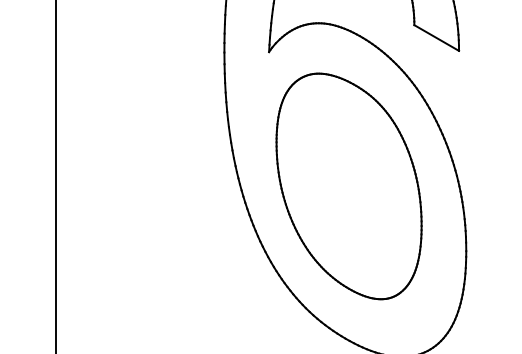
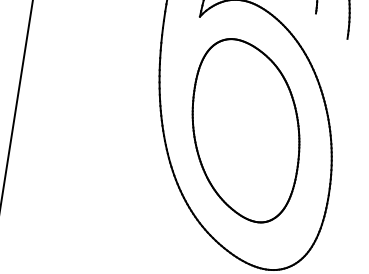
line: (436, 37) -> (331, 25), removed

